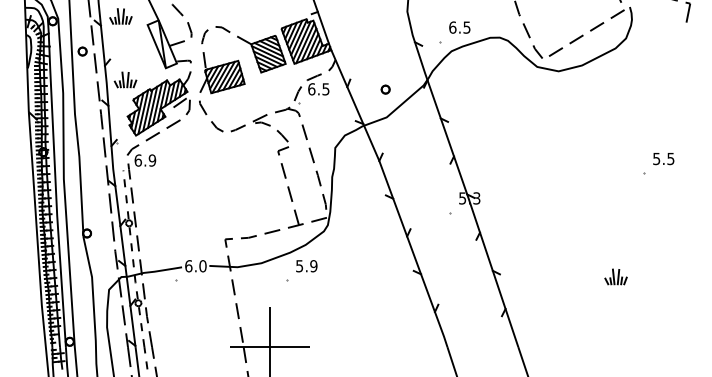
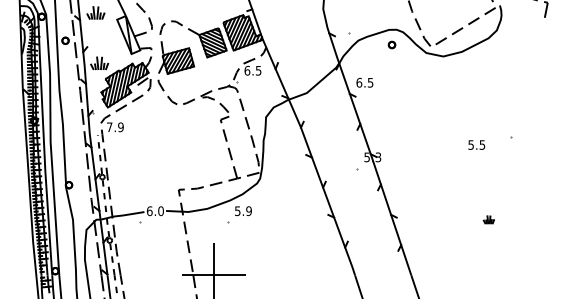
text: (459, 27) -> (364, 82), moved
part: (384, 88) -> (391, 44), moved
text: (663, 158) -> (476, 144), moved
text: (138, 160) -> (109, 127), 6.9 -> 7.9
part: (615, 276) -> (488, 219), size x0.6

